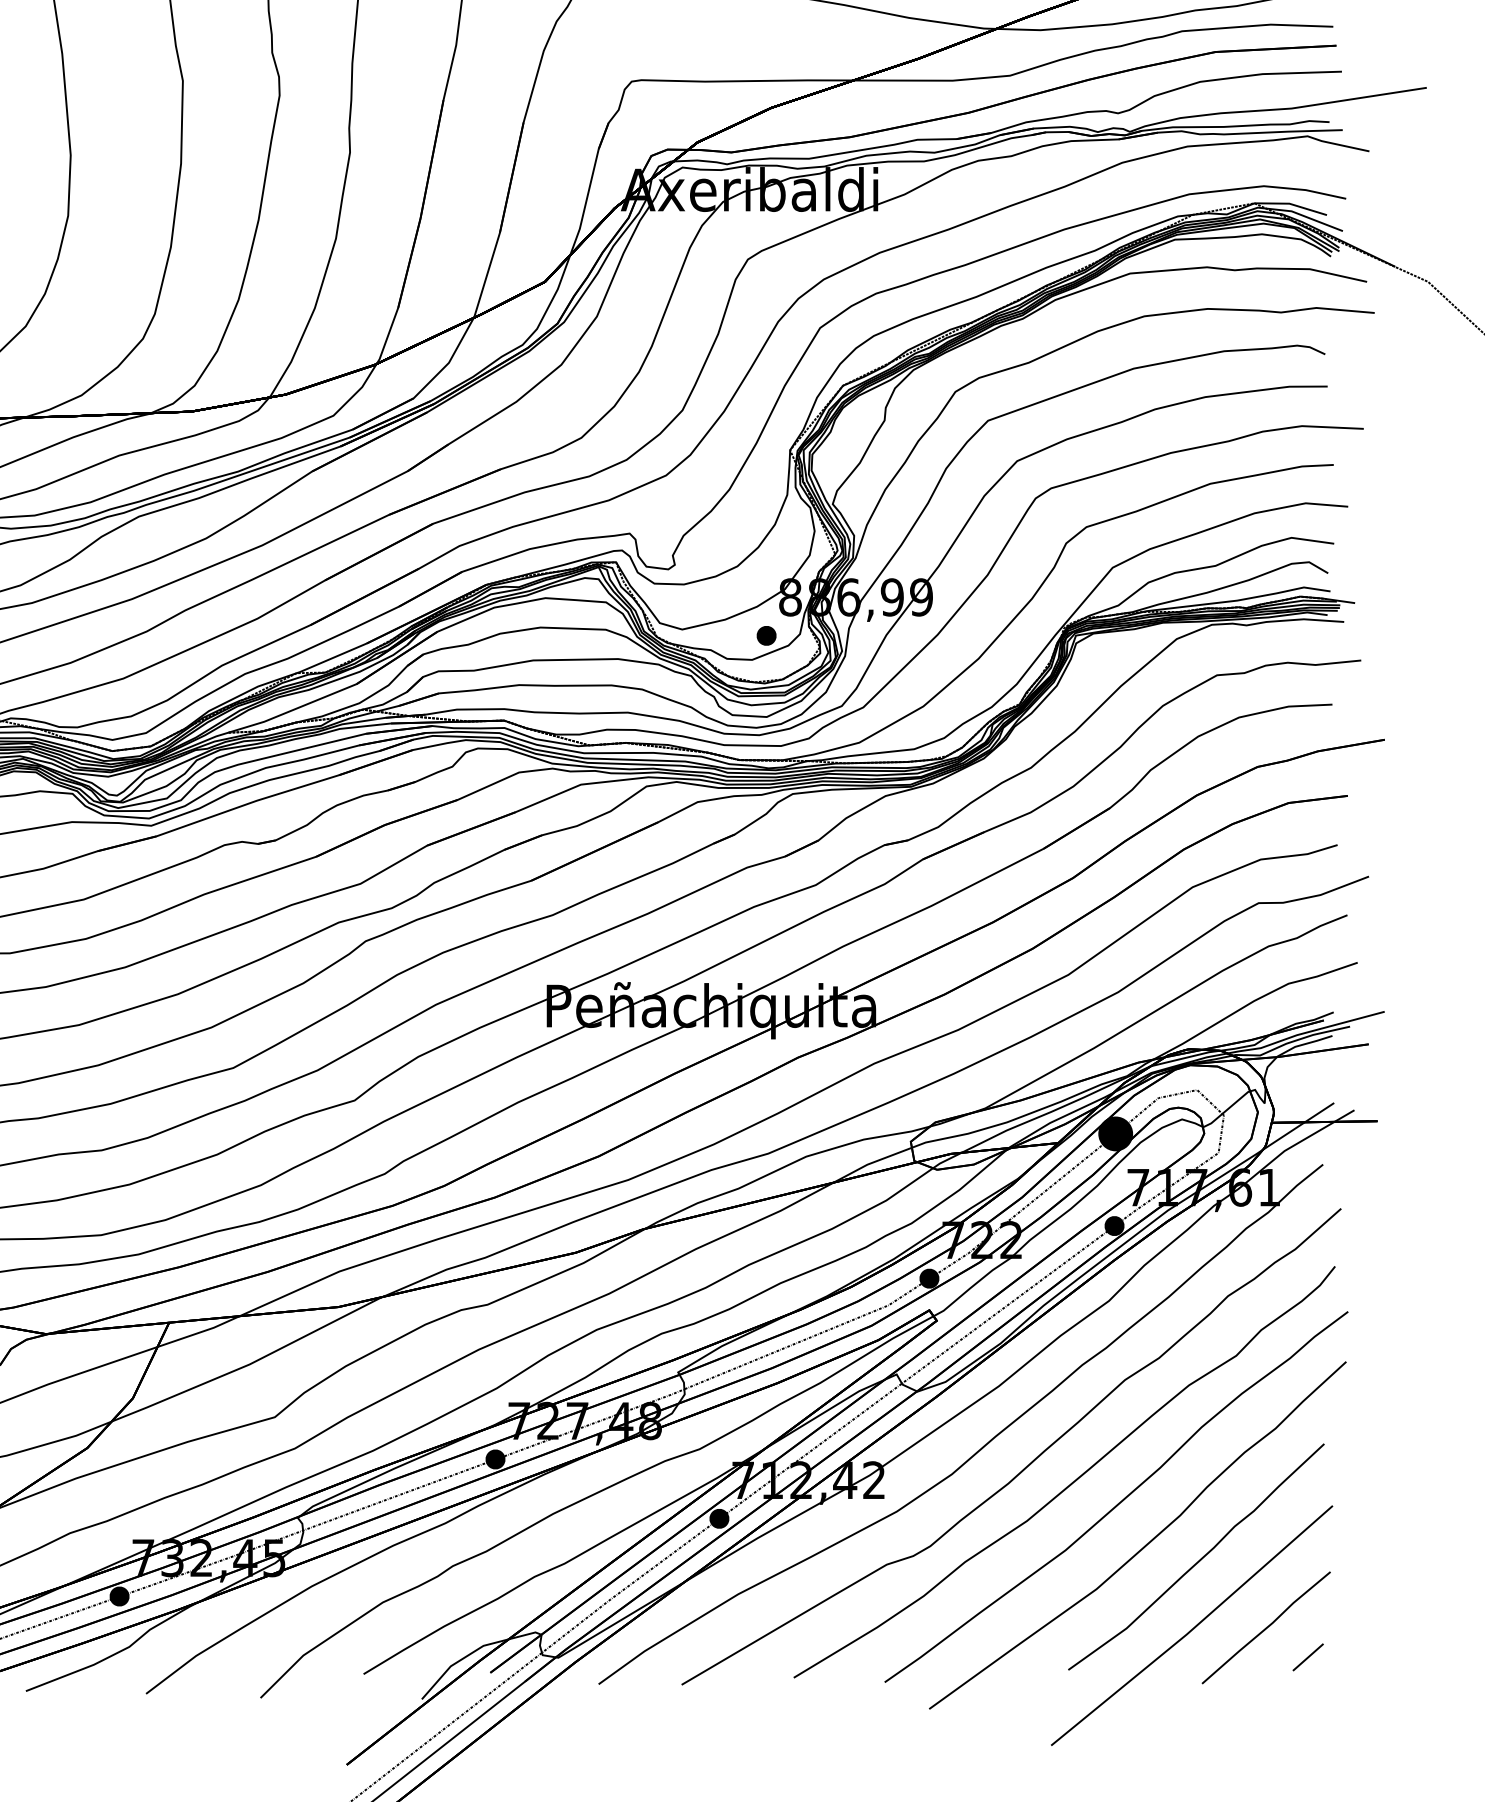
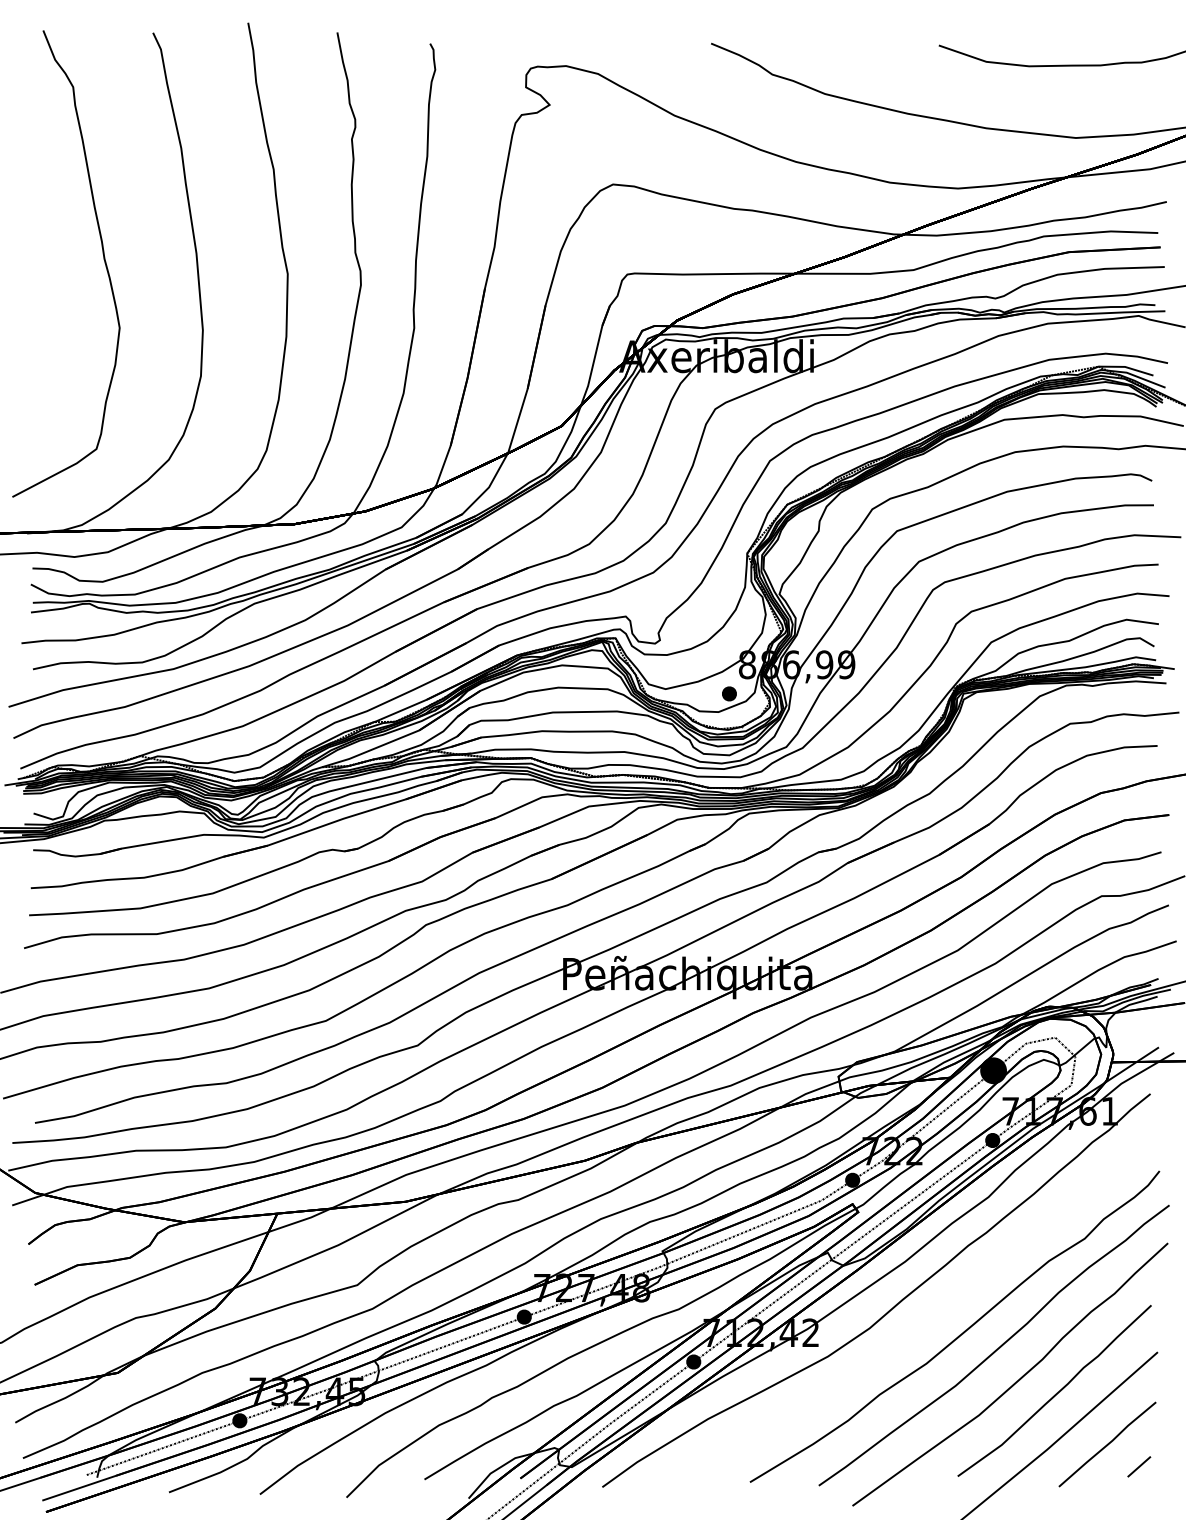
curve: (1028, 1463) -> (927, 1320), removed

